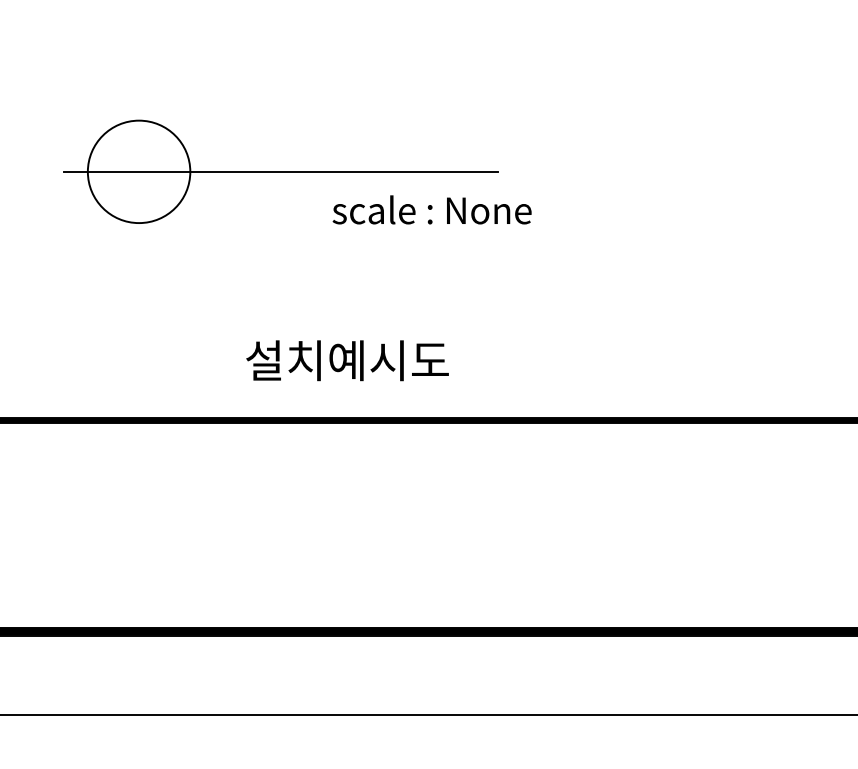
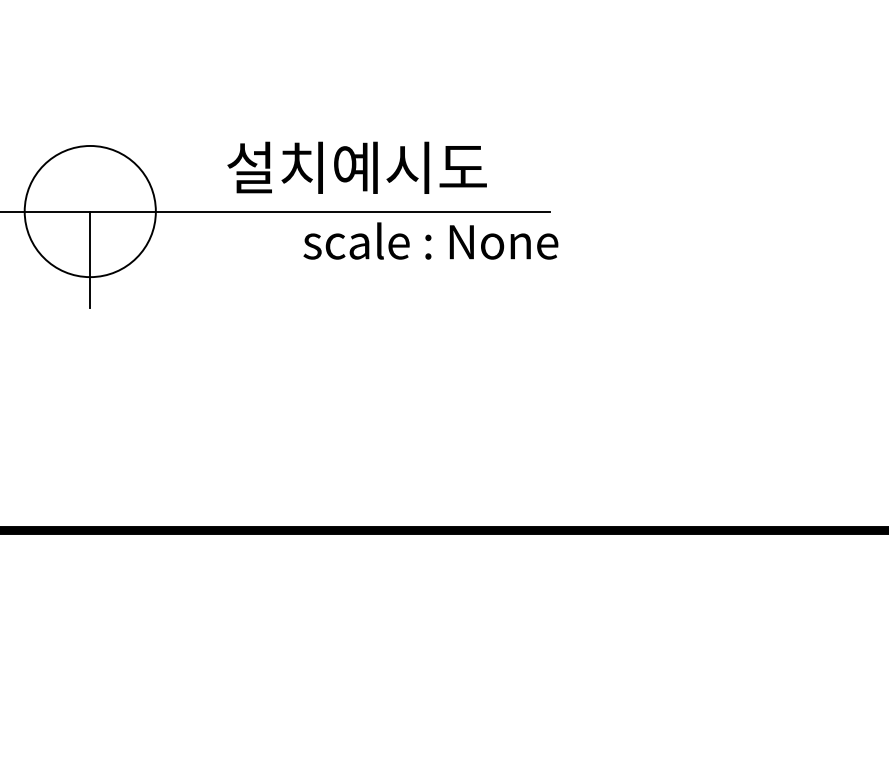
line: (139, 209) -> (90, 259), added
text: (431, 209) -> (430, 240), moved
text: (347, 360) -> (357, 167), moved

